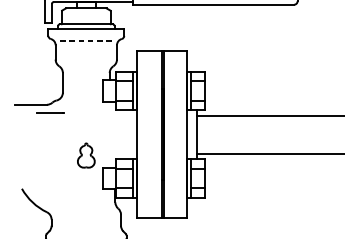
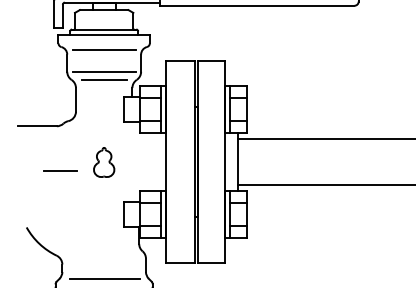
line: (86, 41) -> (104, 49), dashed -> solid
line: (85, 59) -> (103, 71), added
line: (85, 65) -> (103, 79), added
line: (50, 112) -> (60, 170), moved
part: (86, 155) -> (104, 162), moved
line: (86, 231) -> (104, 278), added

